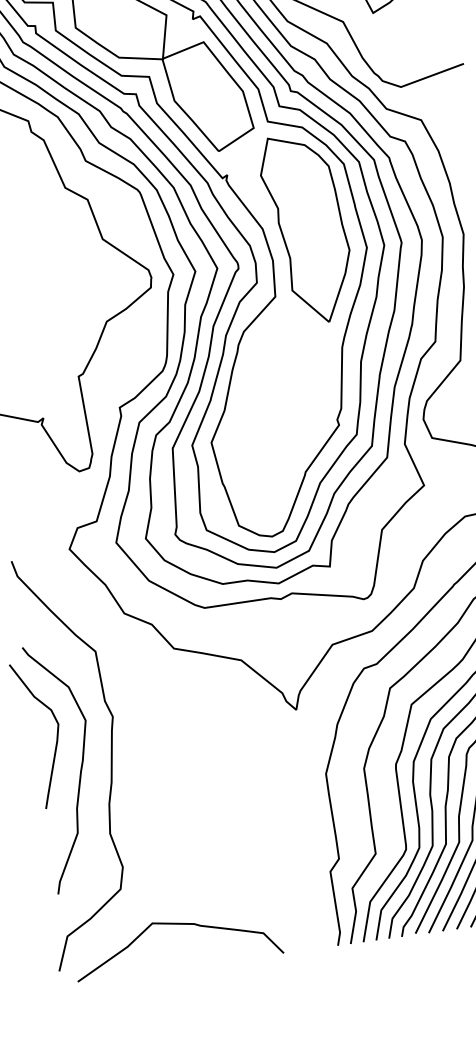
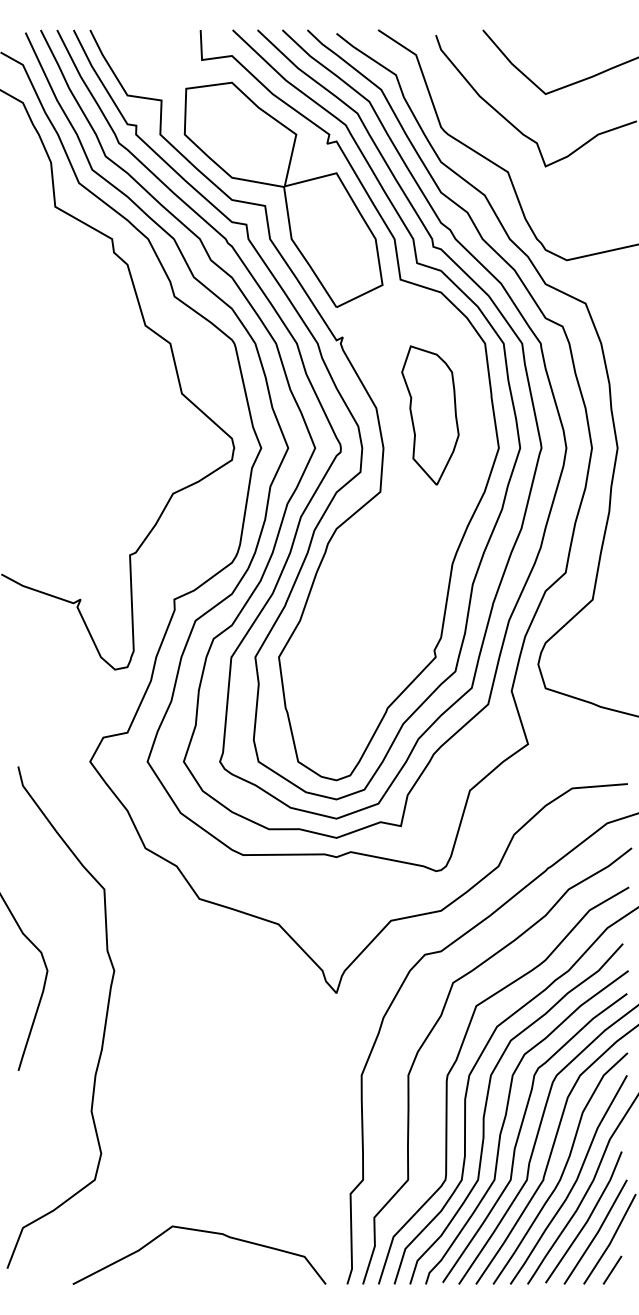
part: (307, 228) -> (430, 415), size x0.6
curve: (80, 769) -> (66, 1028), removed
curve: (178, 924) -> (203, 1232), moved

